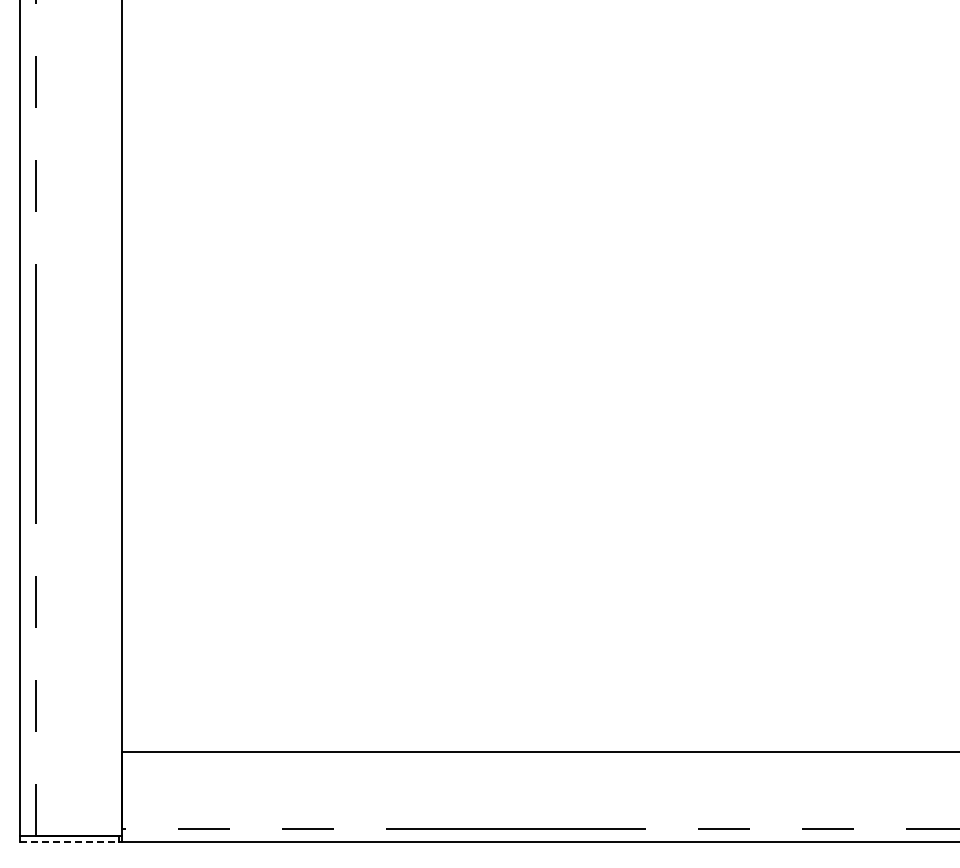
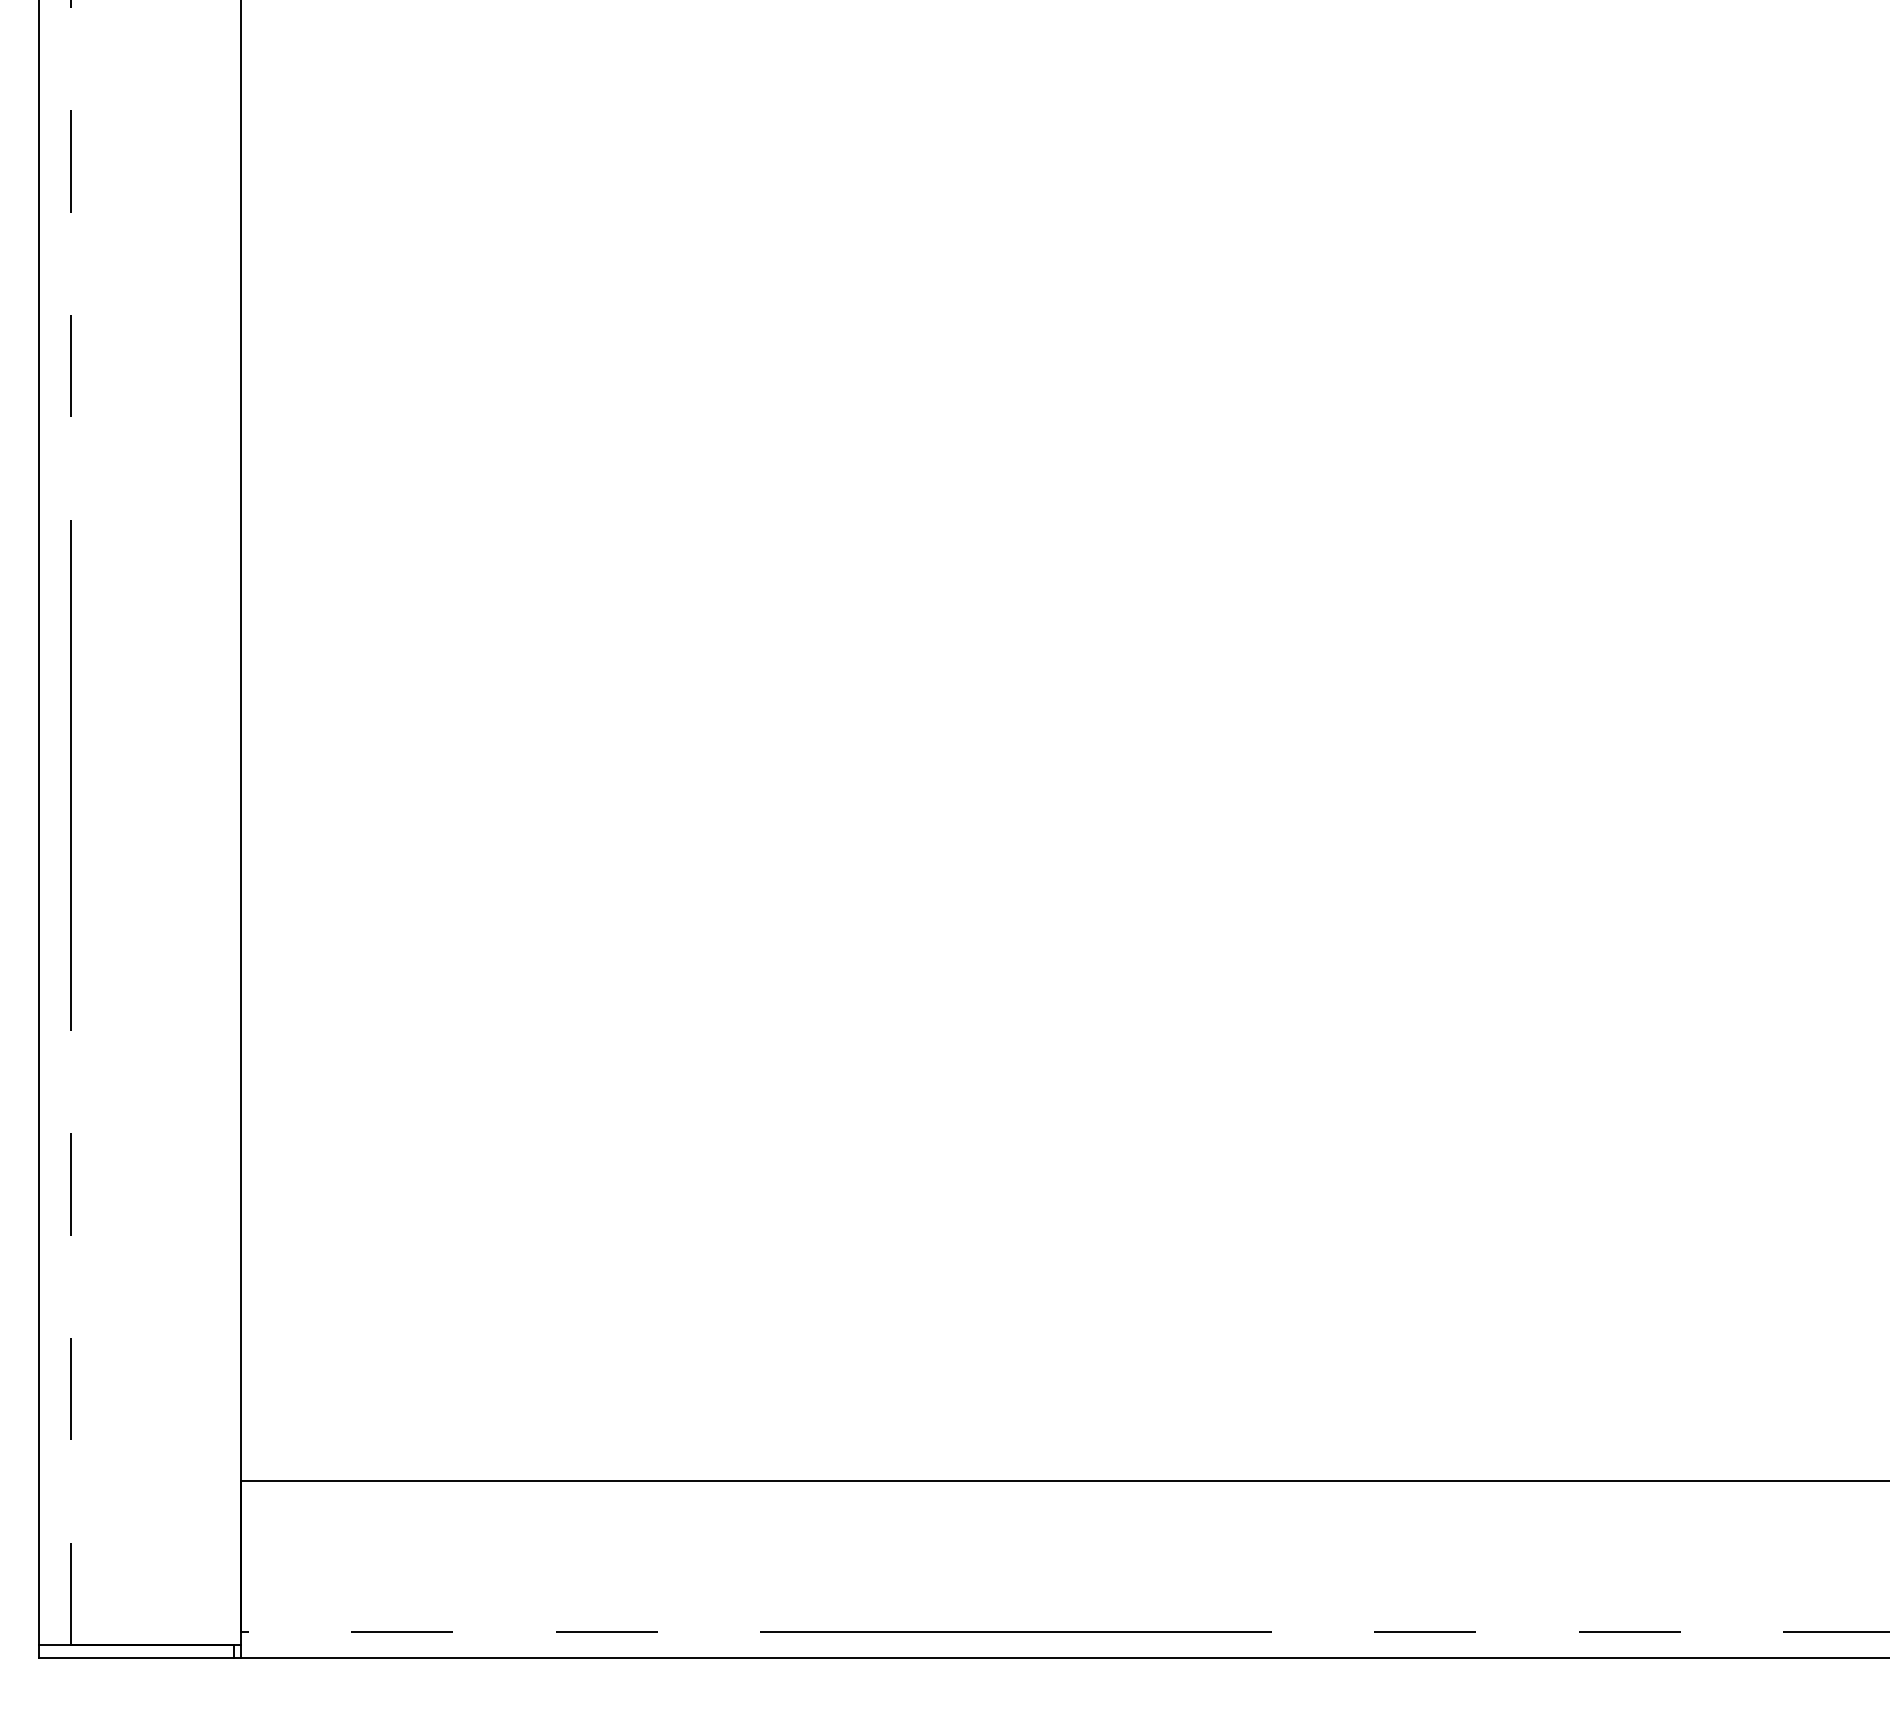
line: (69, 842) -> (136, 1658), dashed -> solid

